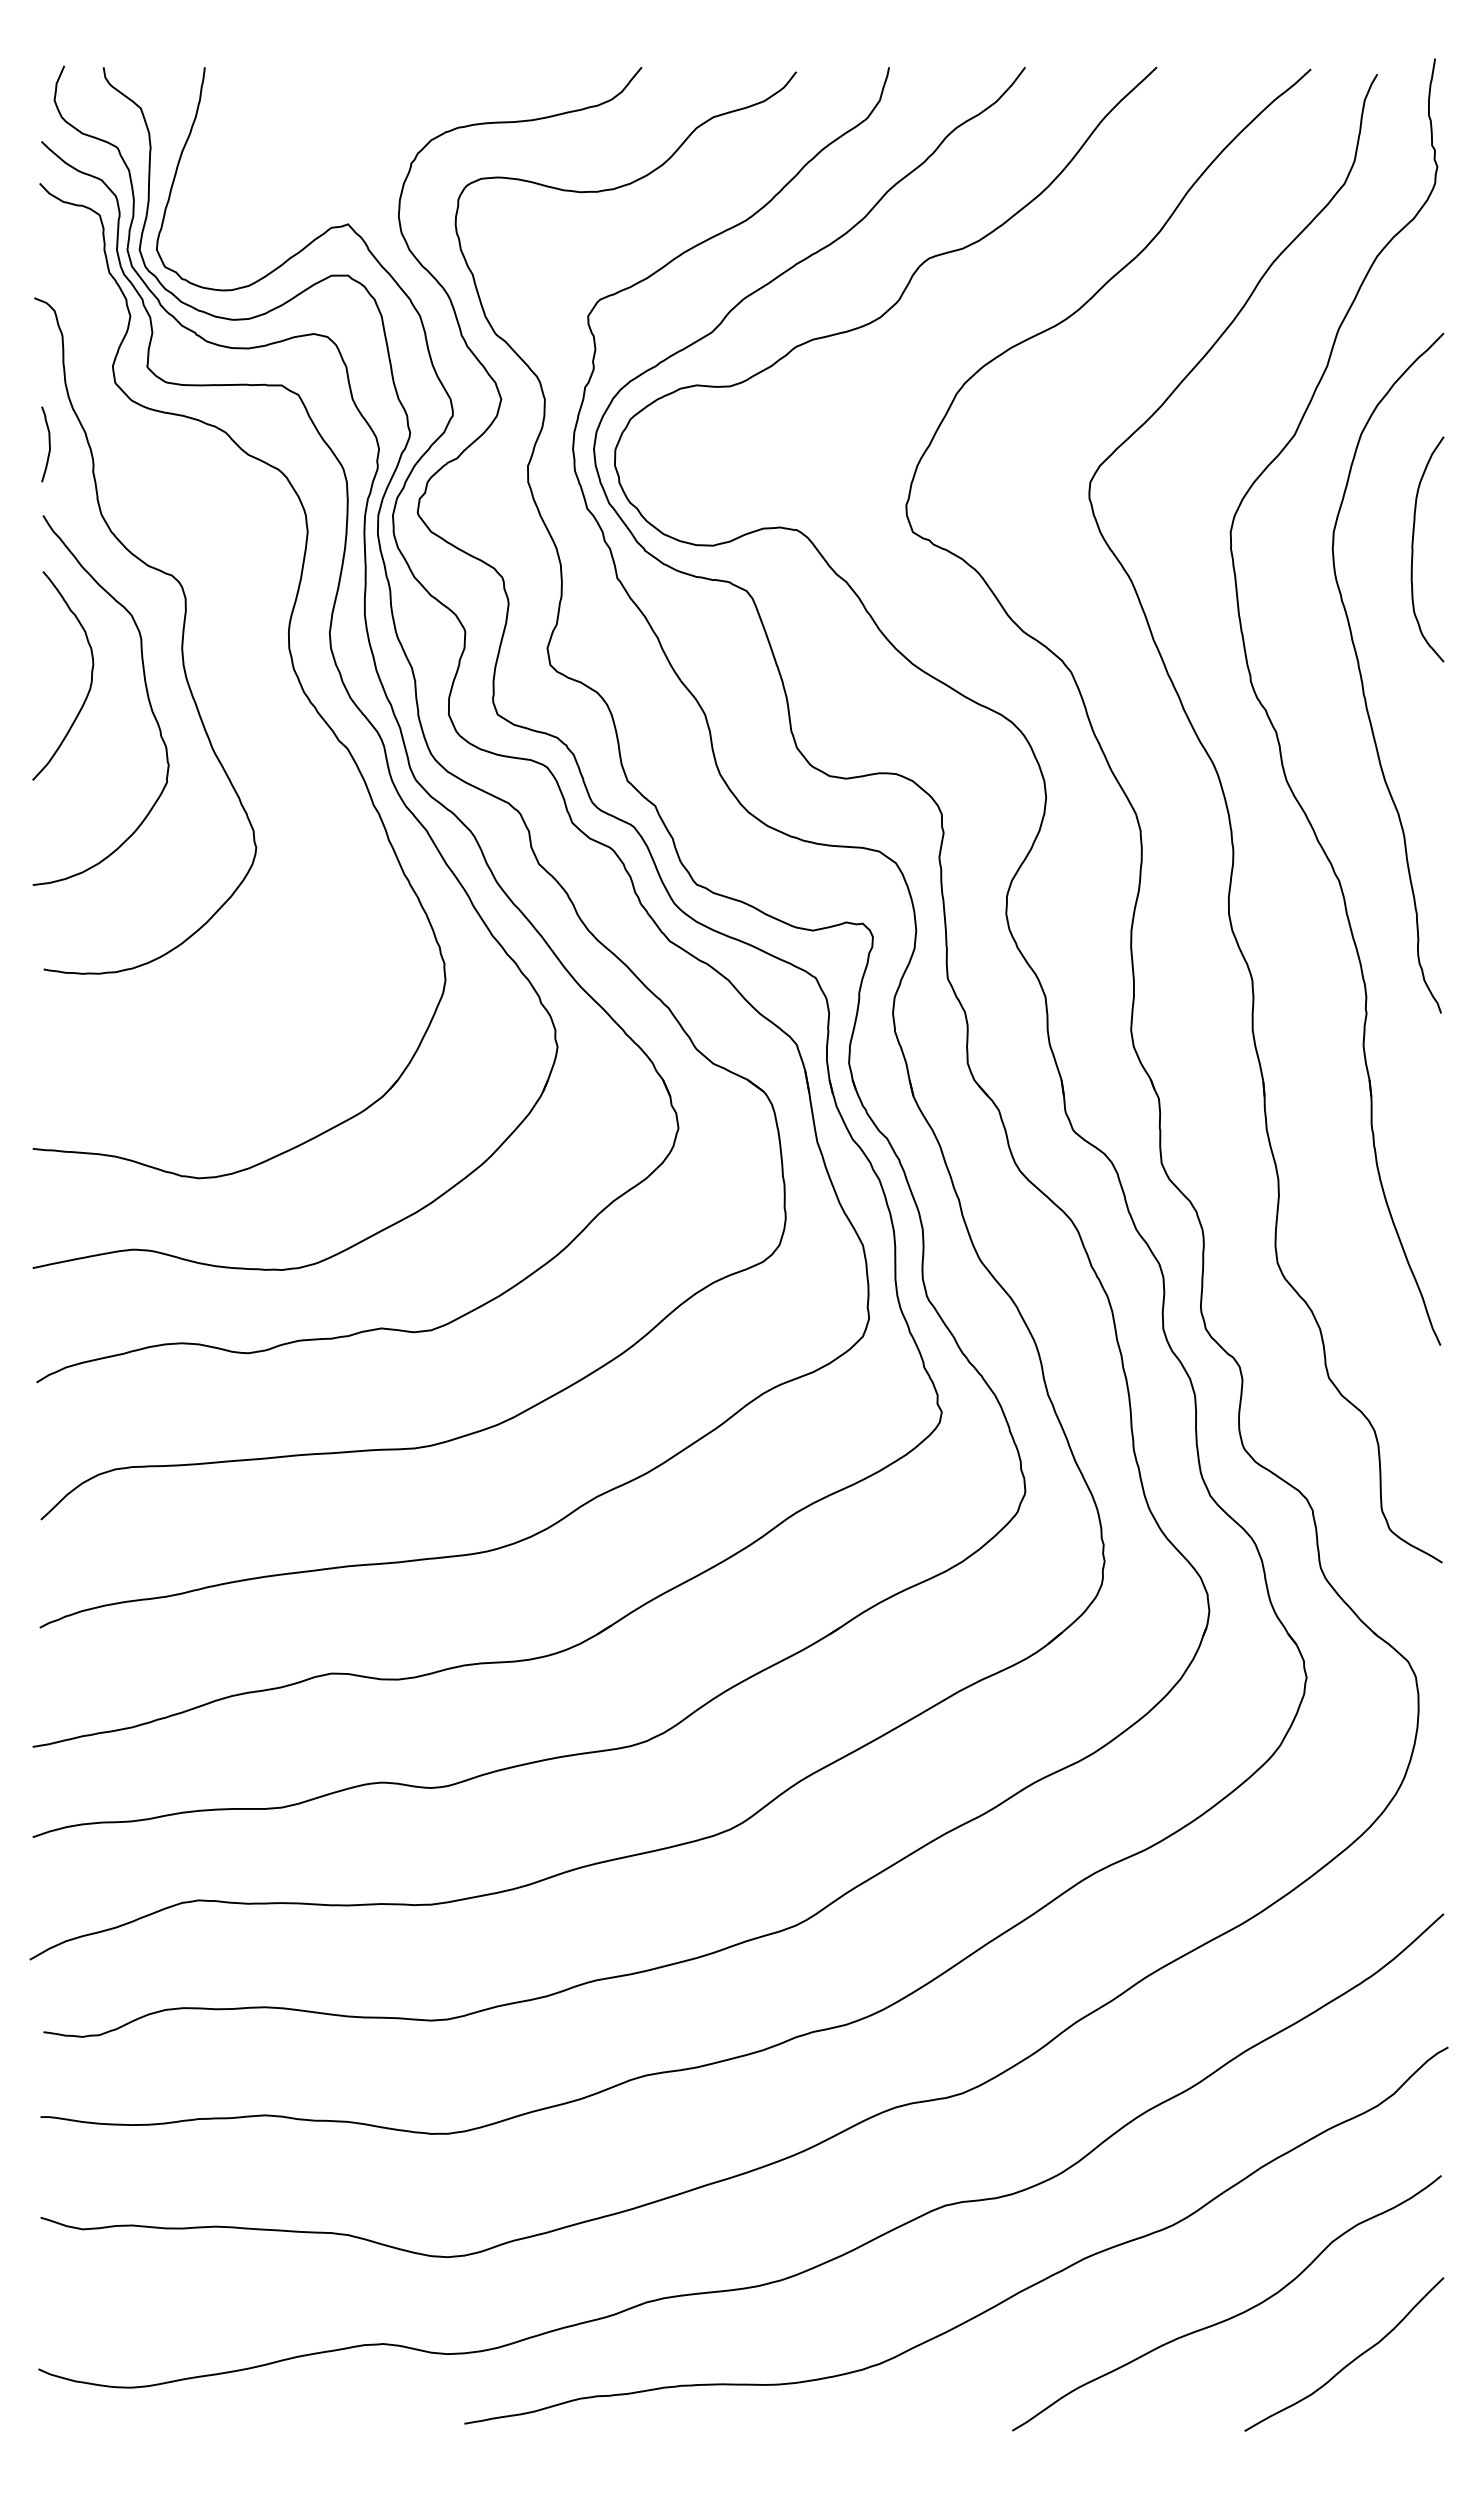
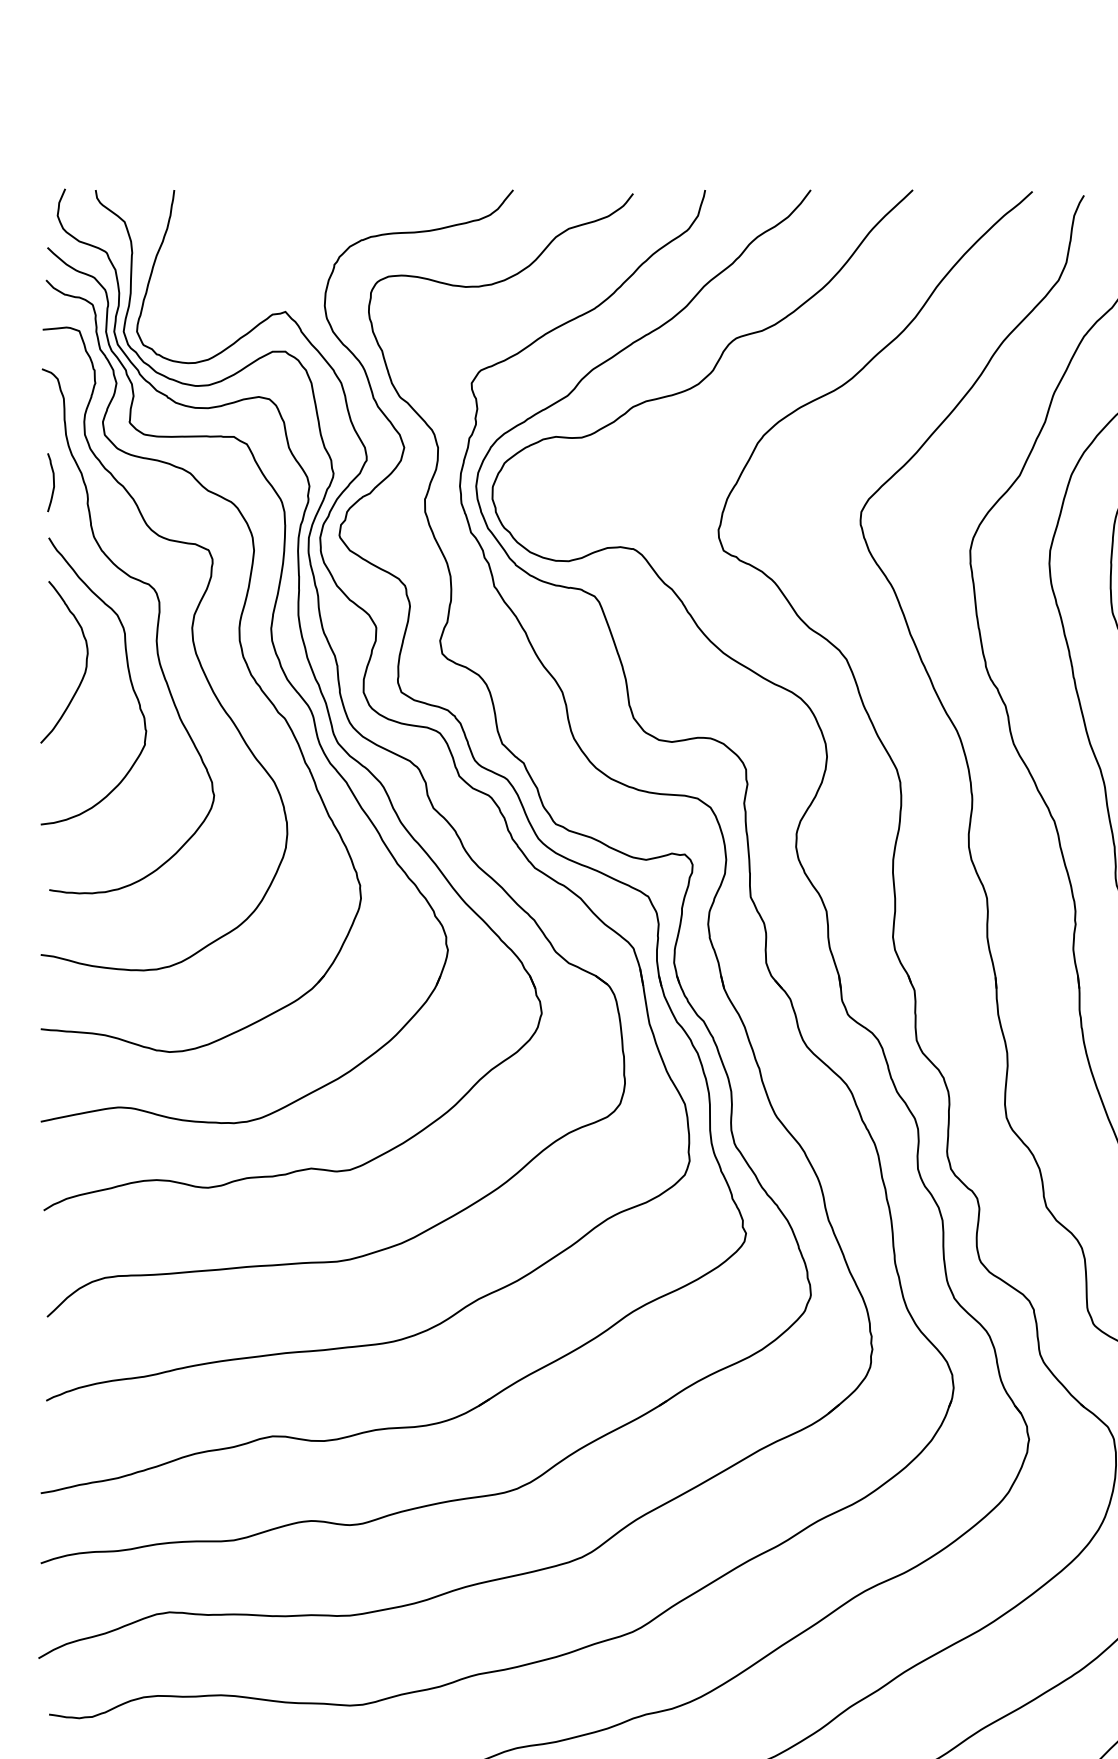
curve: (228, 650) -> (192, 642), added

